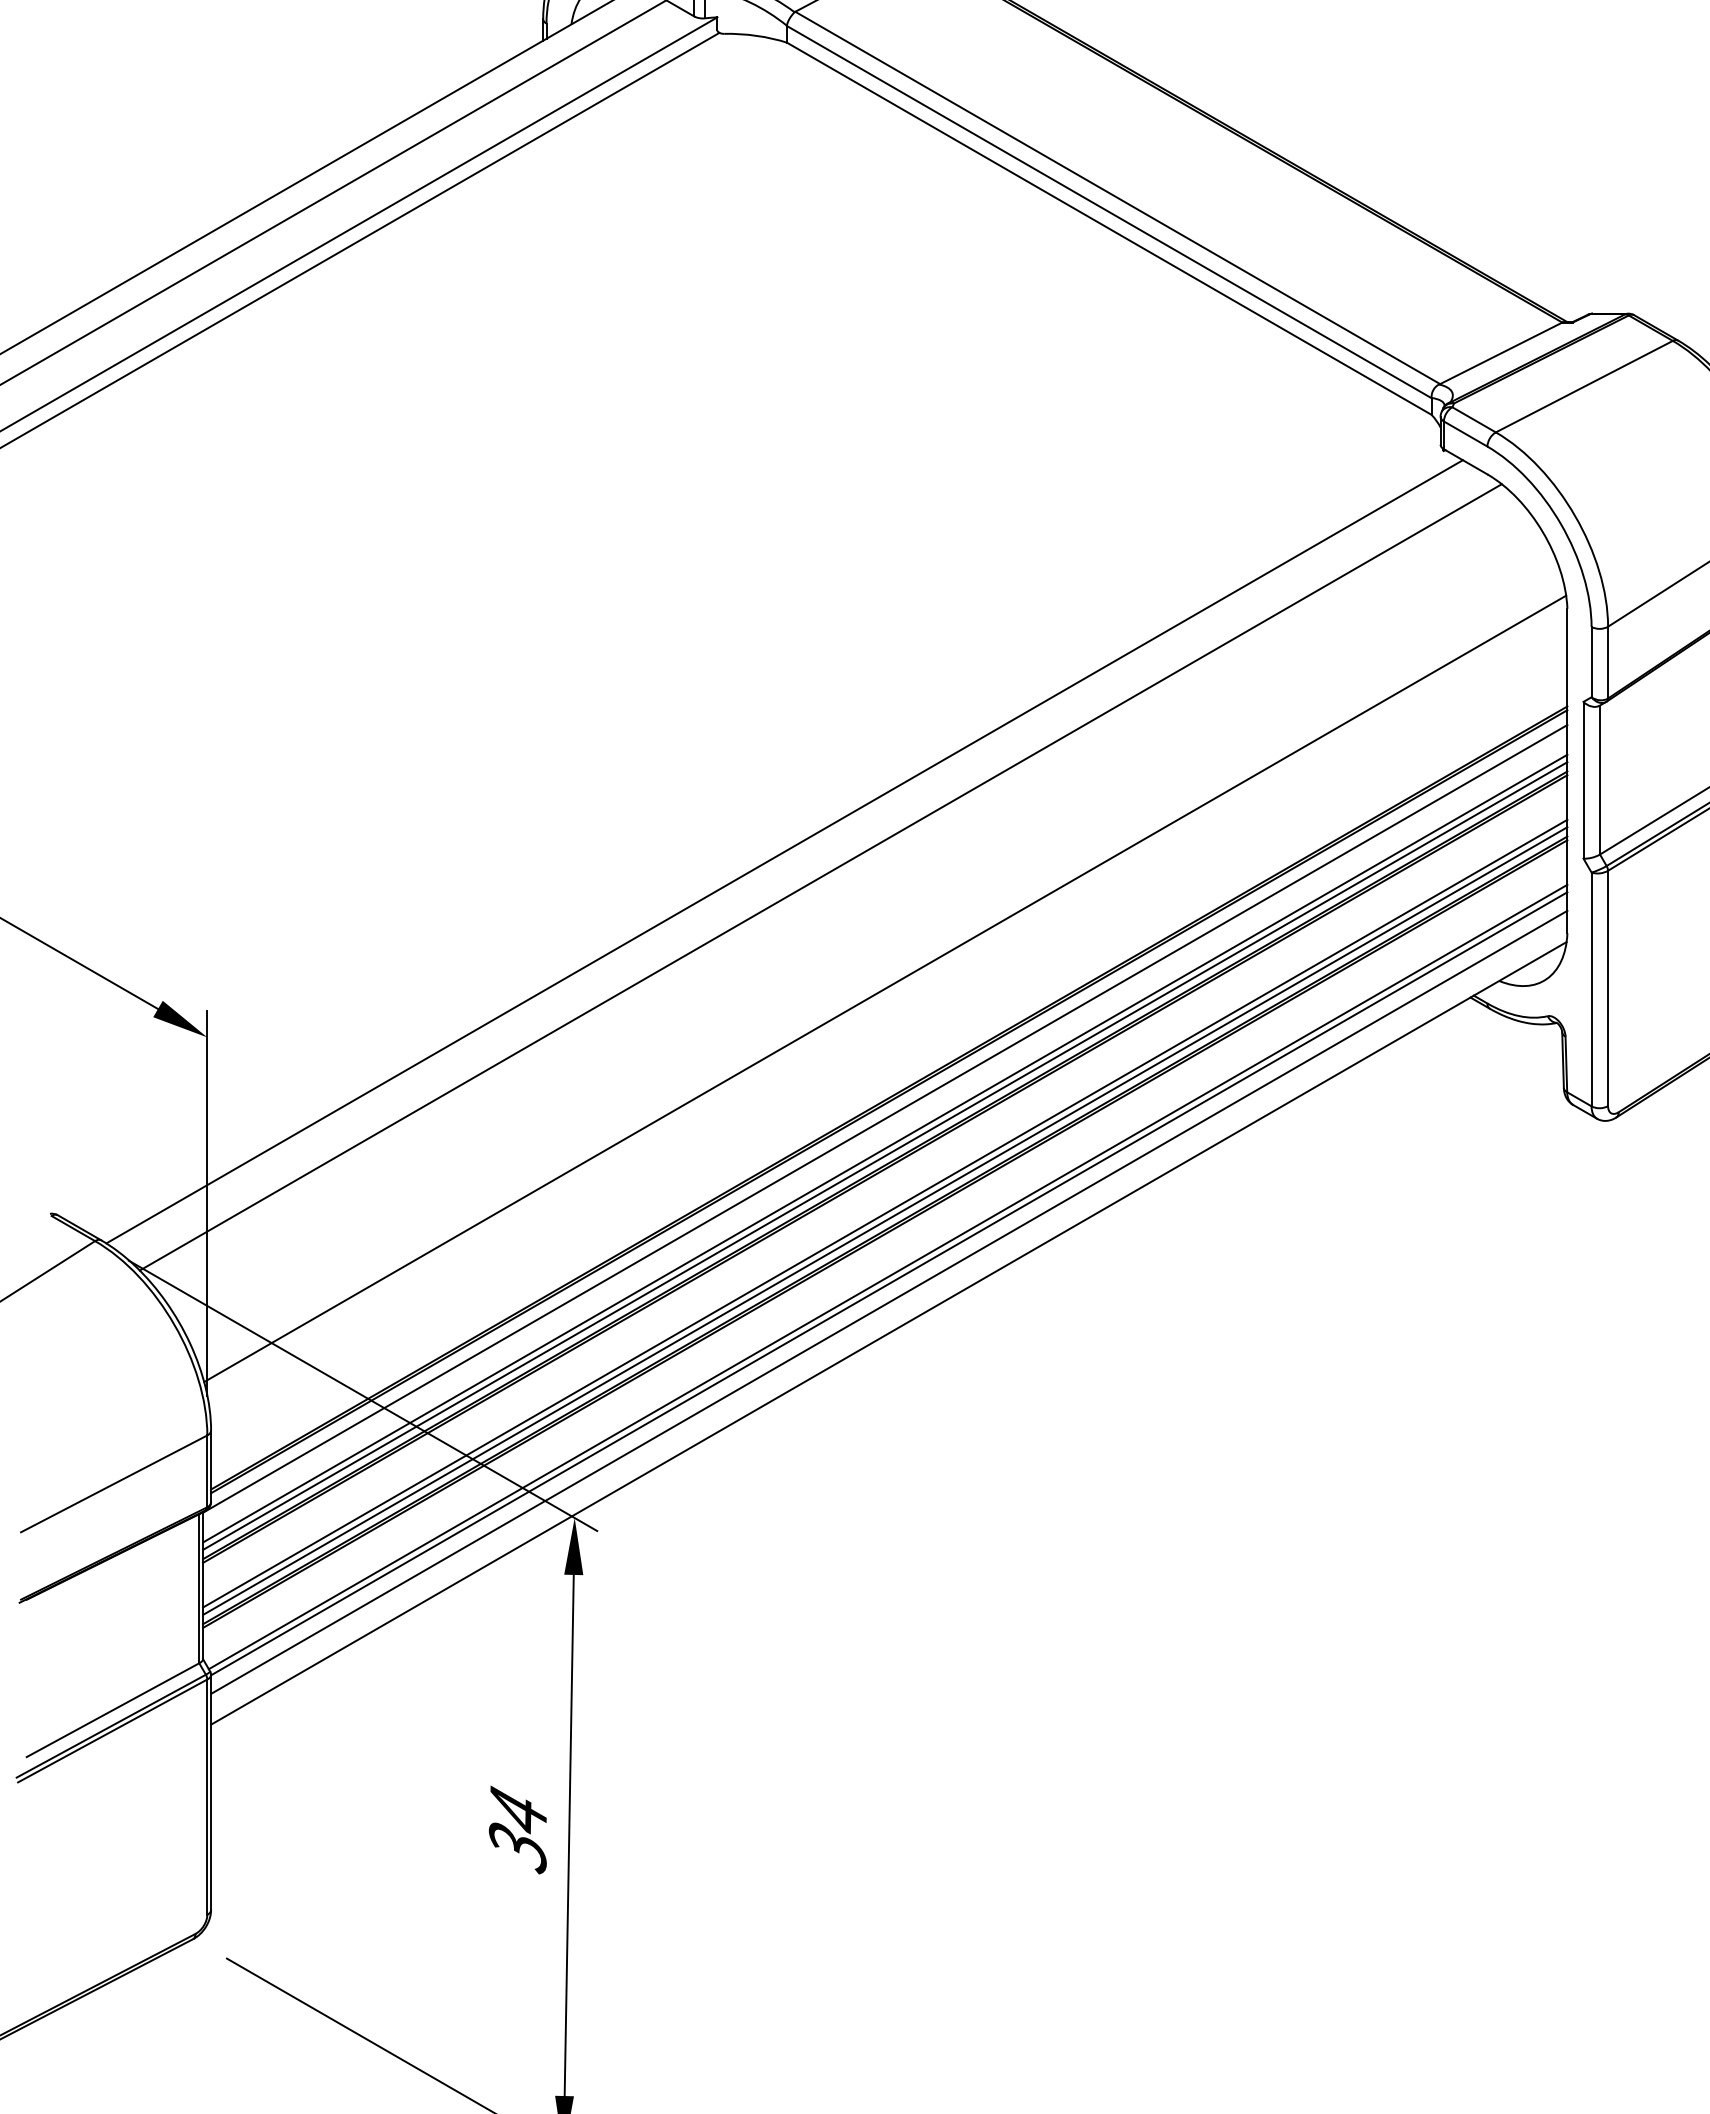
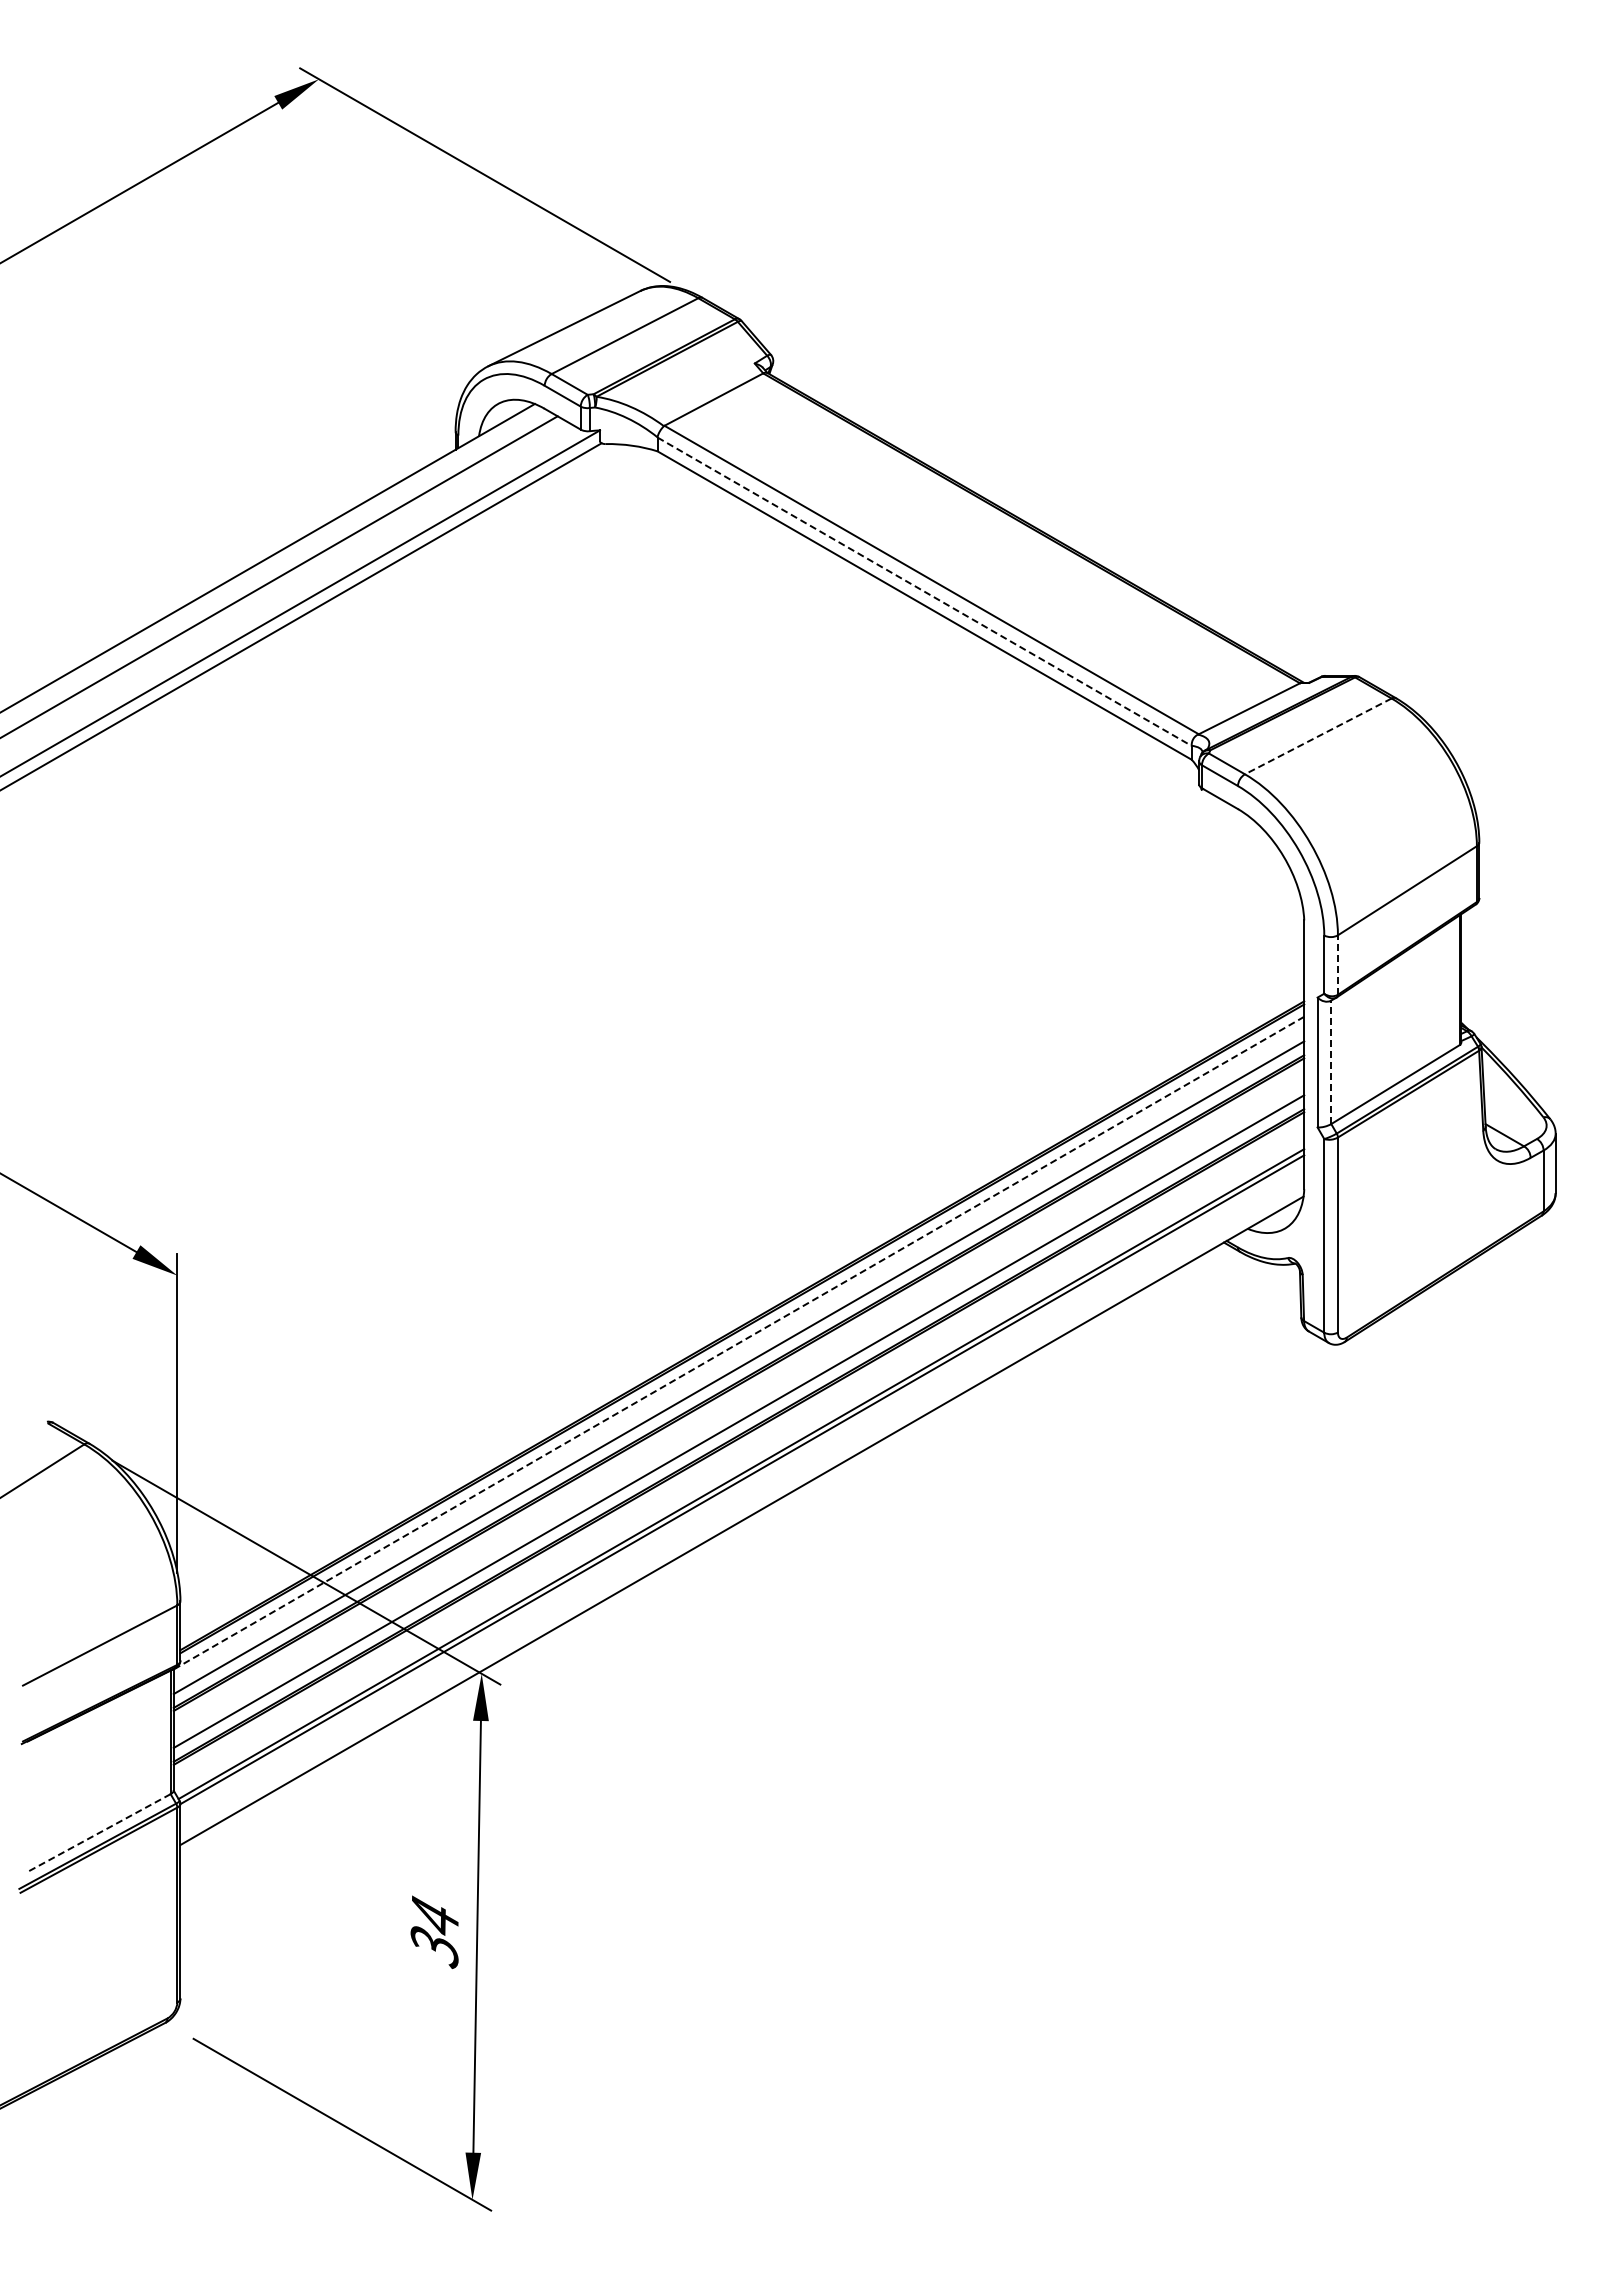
line: (1110, 212) -> (925, 592), solid -> dashed
line: (1584, 386) -> (1318, 736), solid -> dashed
line: (1607, 663) -> (1337, 965), solid -> dashed
line: (1600, 780) -> (1331, 1062), solid -> dashed
line: (784, 851) -> (655, 1121), removed
line: (820, 876) -> (685, 1142), removed
line: (884, 989) -> (738, 1235), removed
line: (885, 1119) -> (739, 1343), solid -> dashed
line: (884, 1155) -> (738, 1373), removed
line: (884, 1220) -> (738, 1427), removed
line: (889, 1301) -> (742, 1494), removed
line: (112, 1710) -> (98, 1833), solid -> dashed

